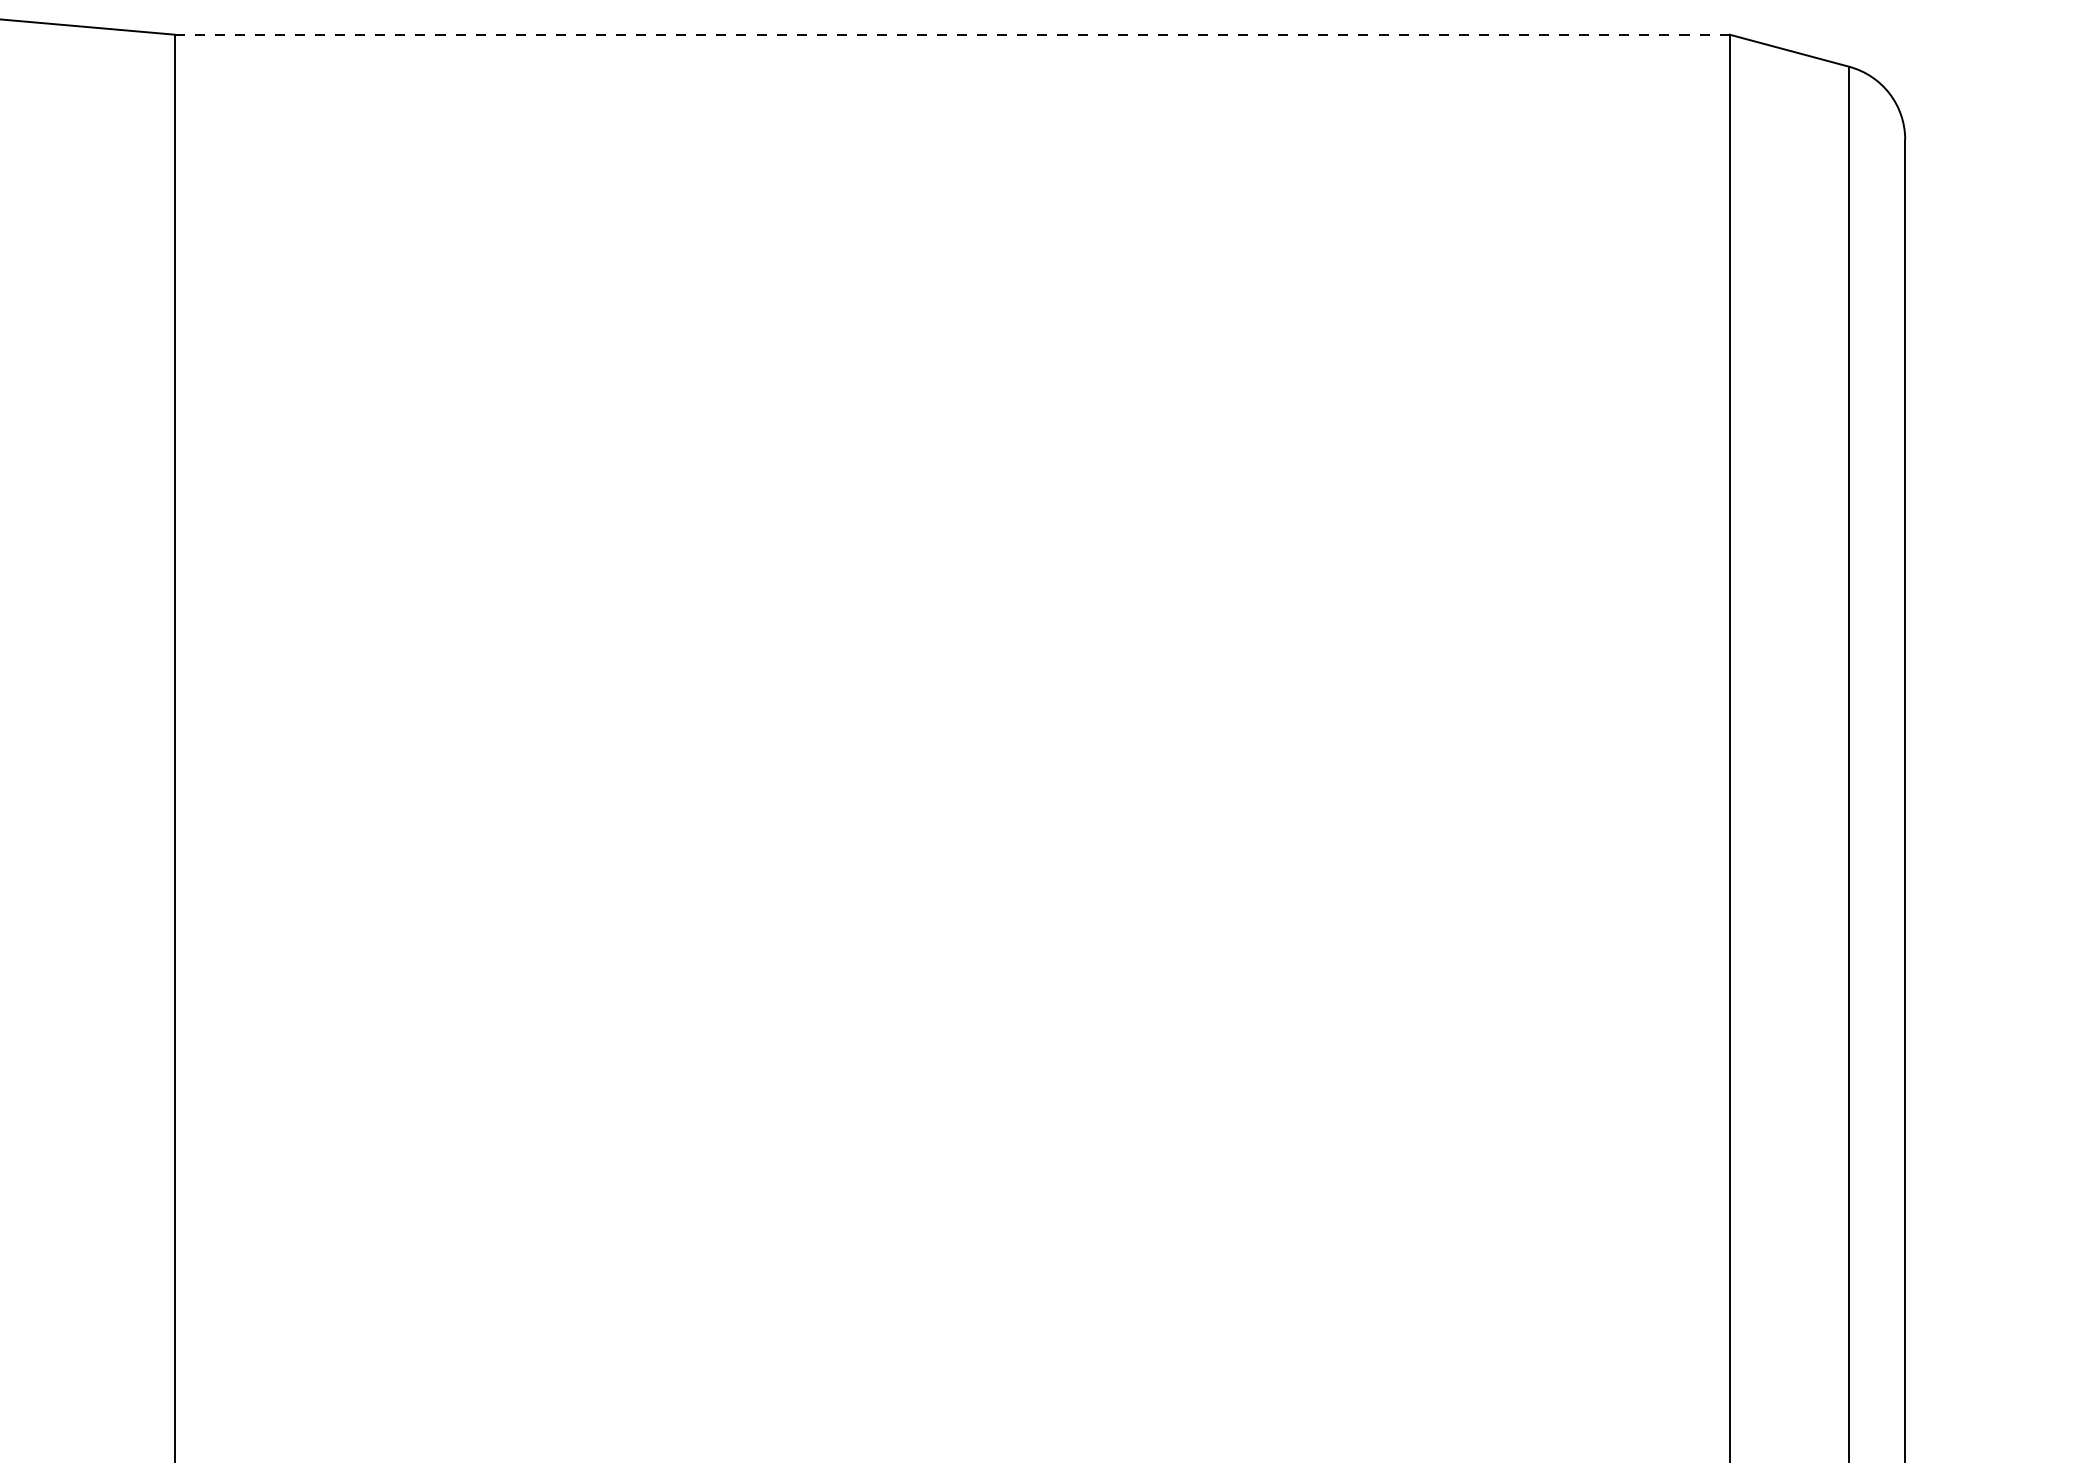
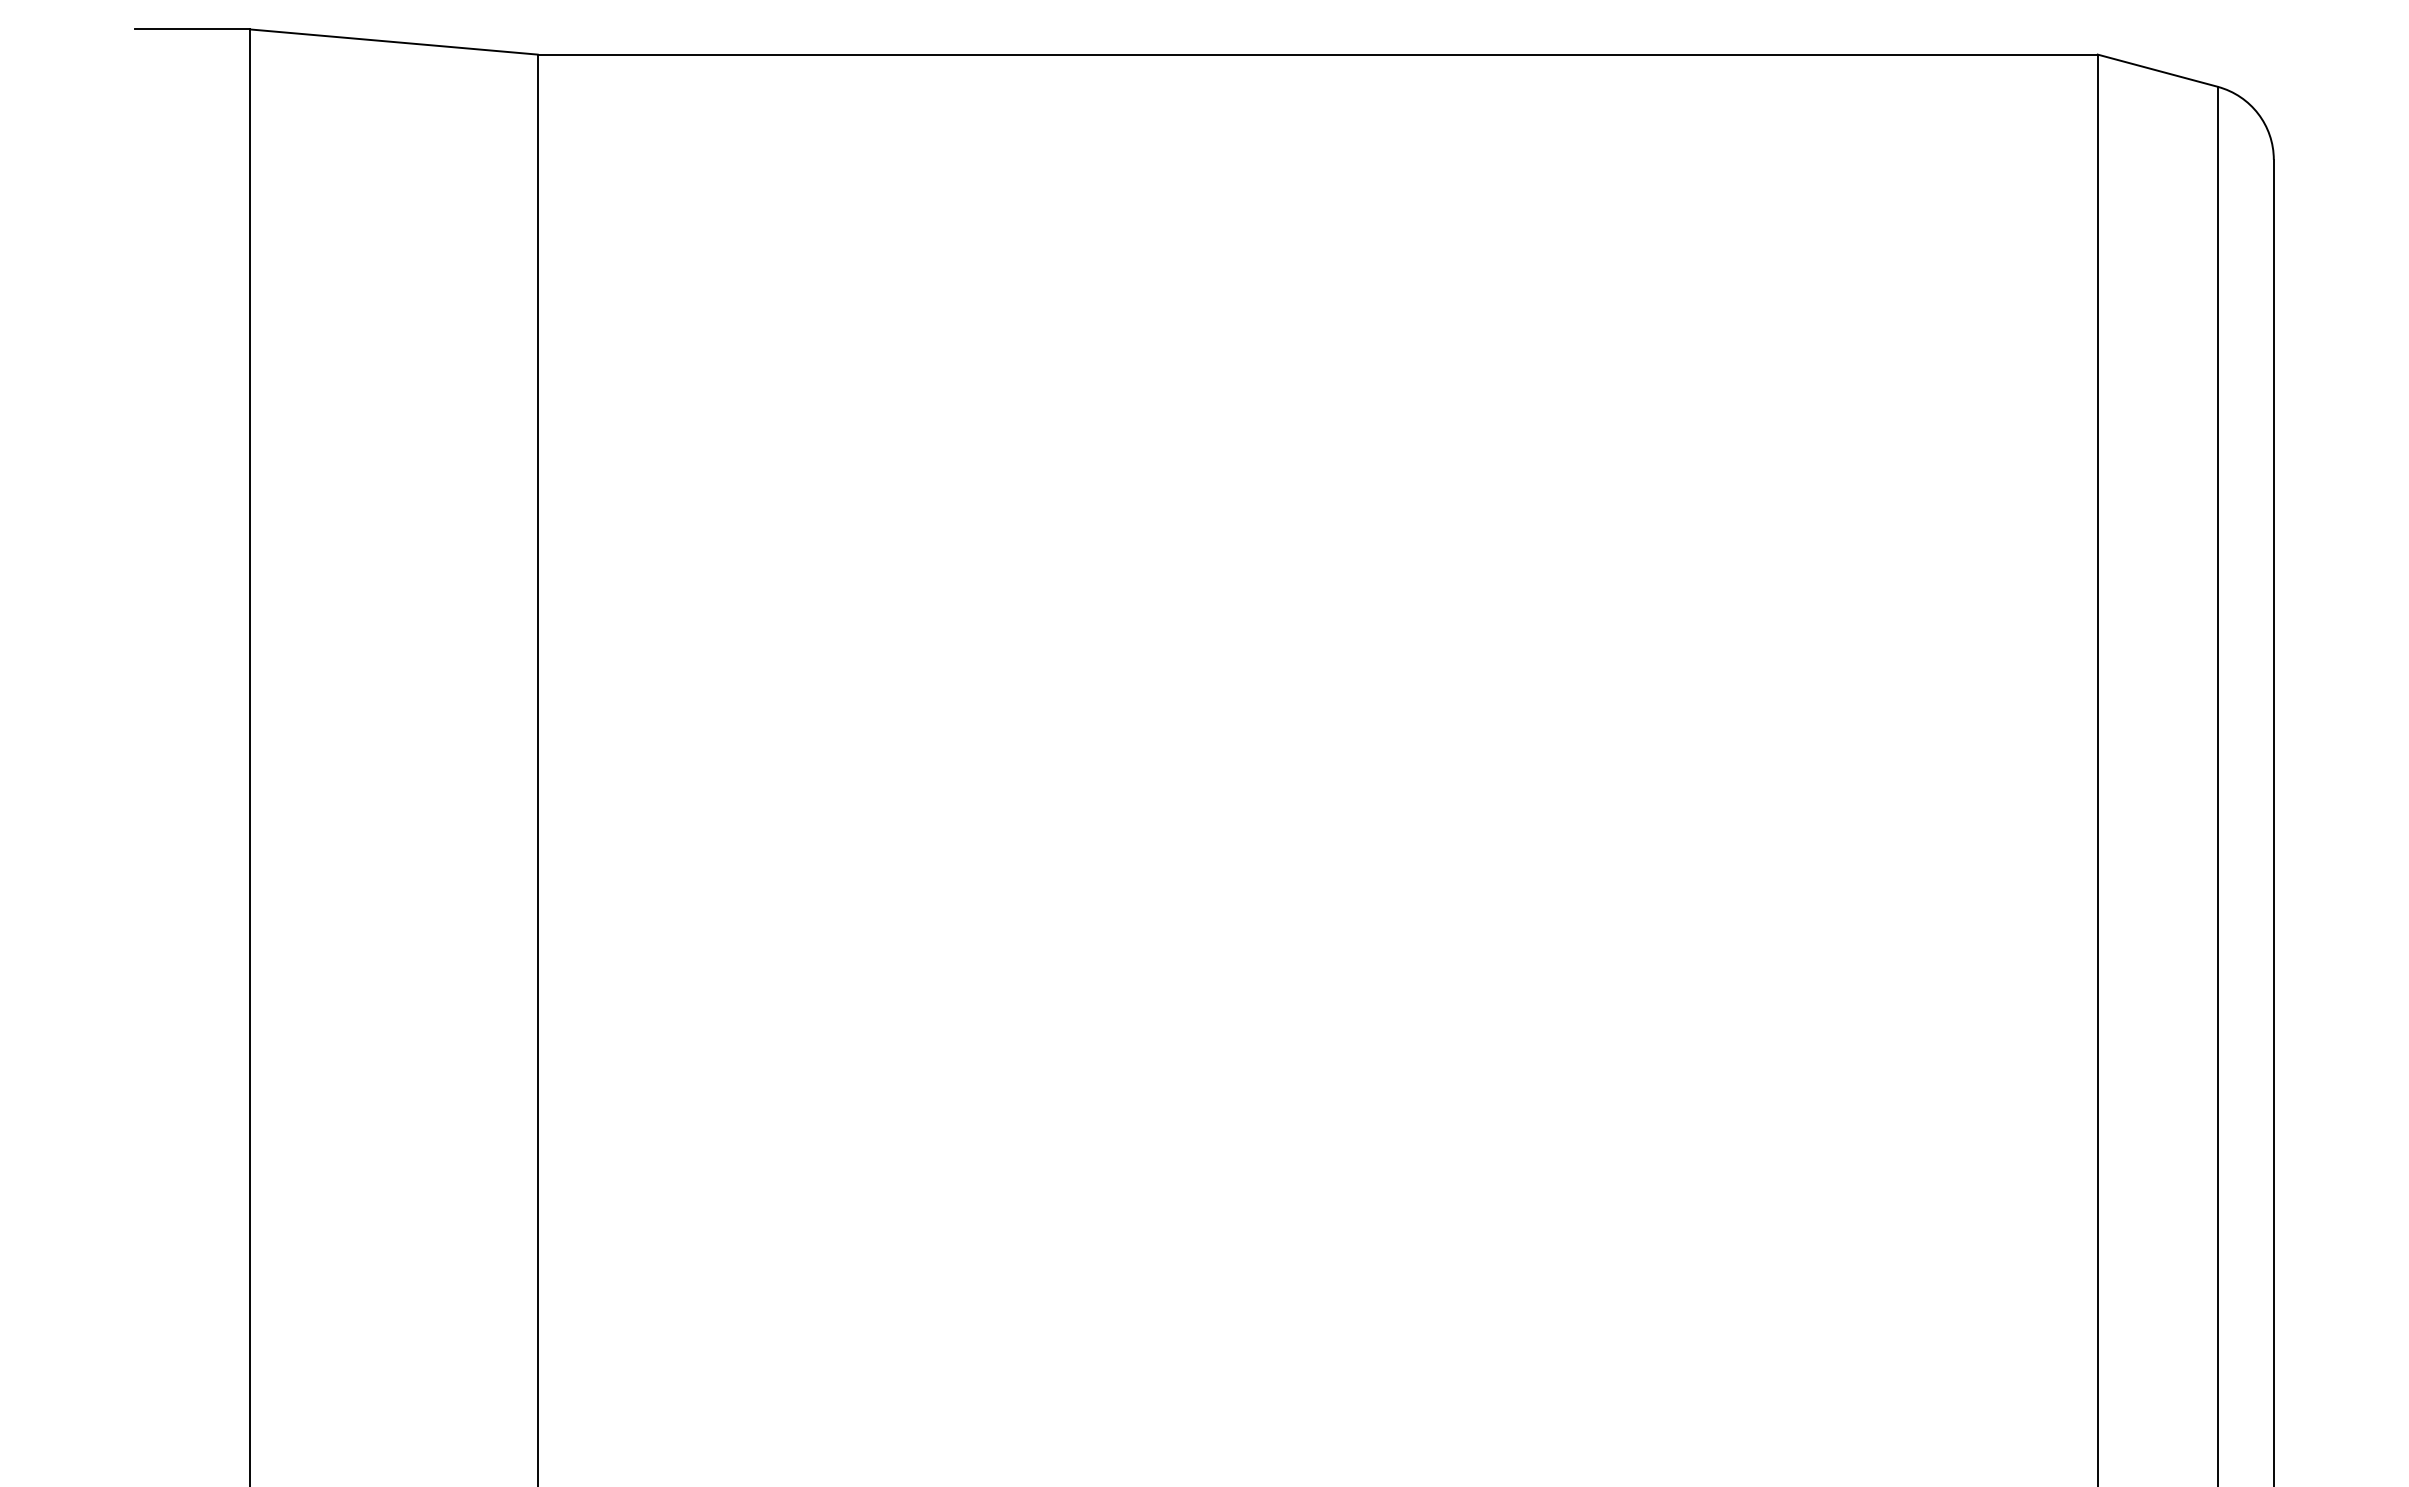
line: (951, 34) -> (1317, 54), dashed -> solid

